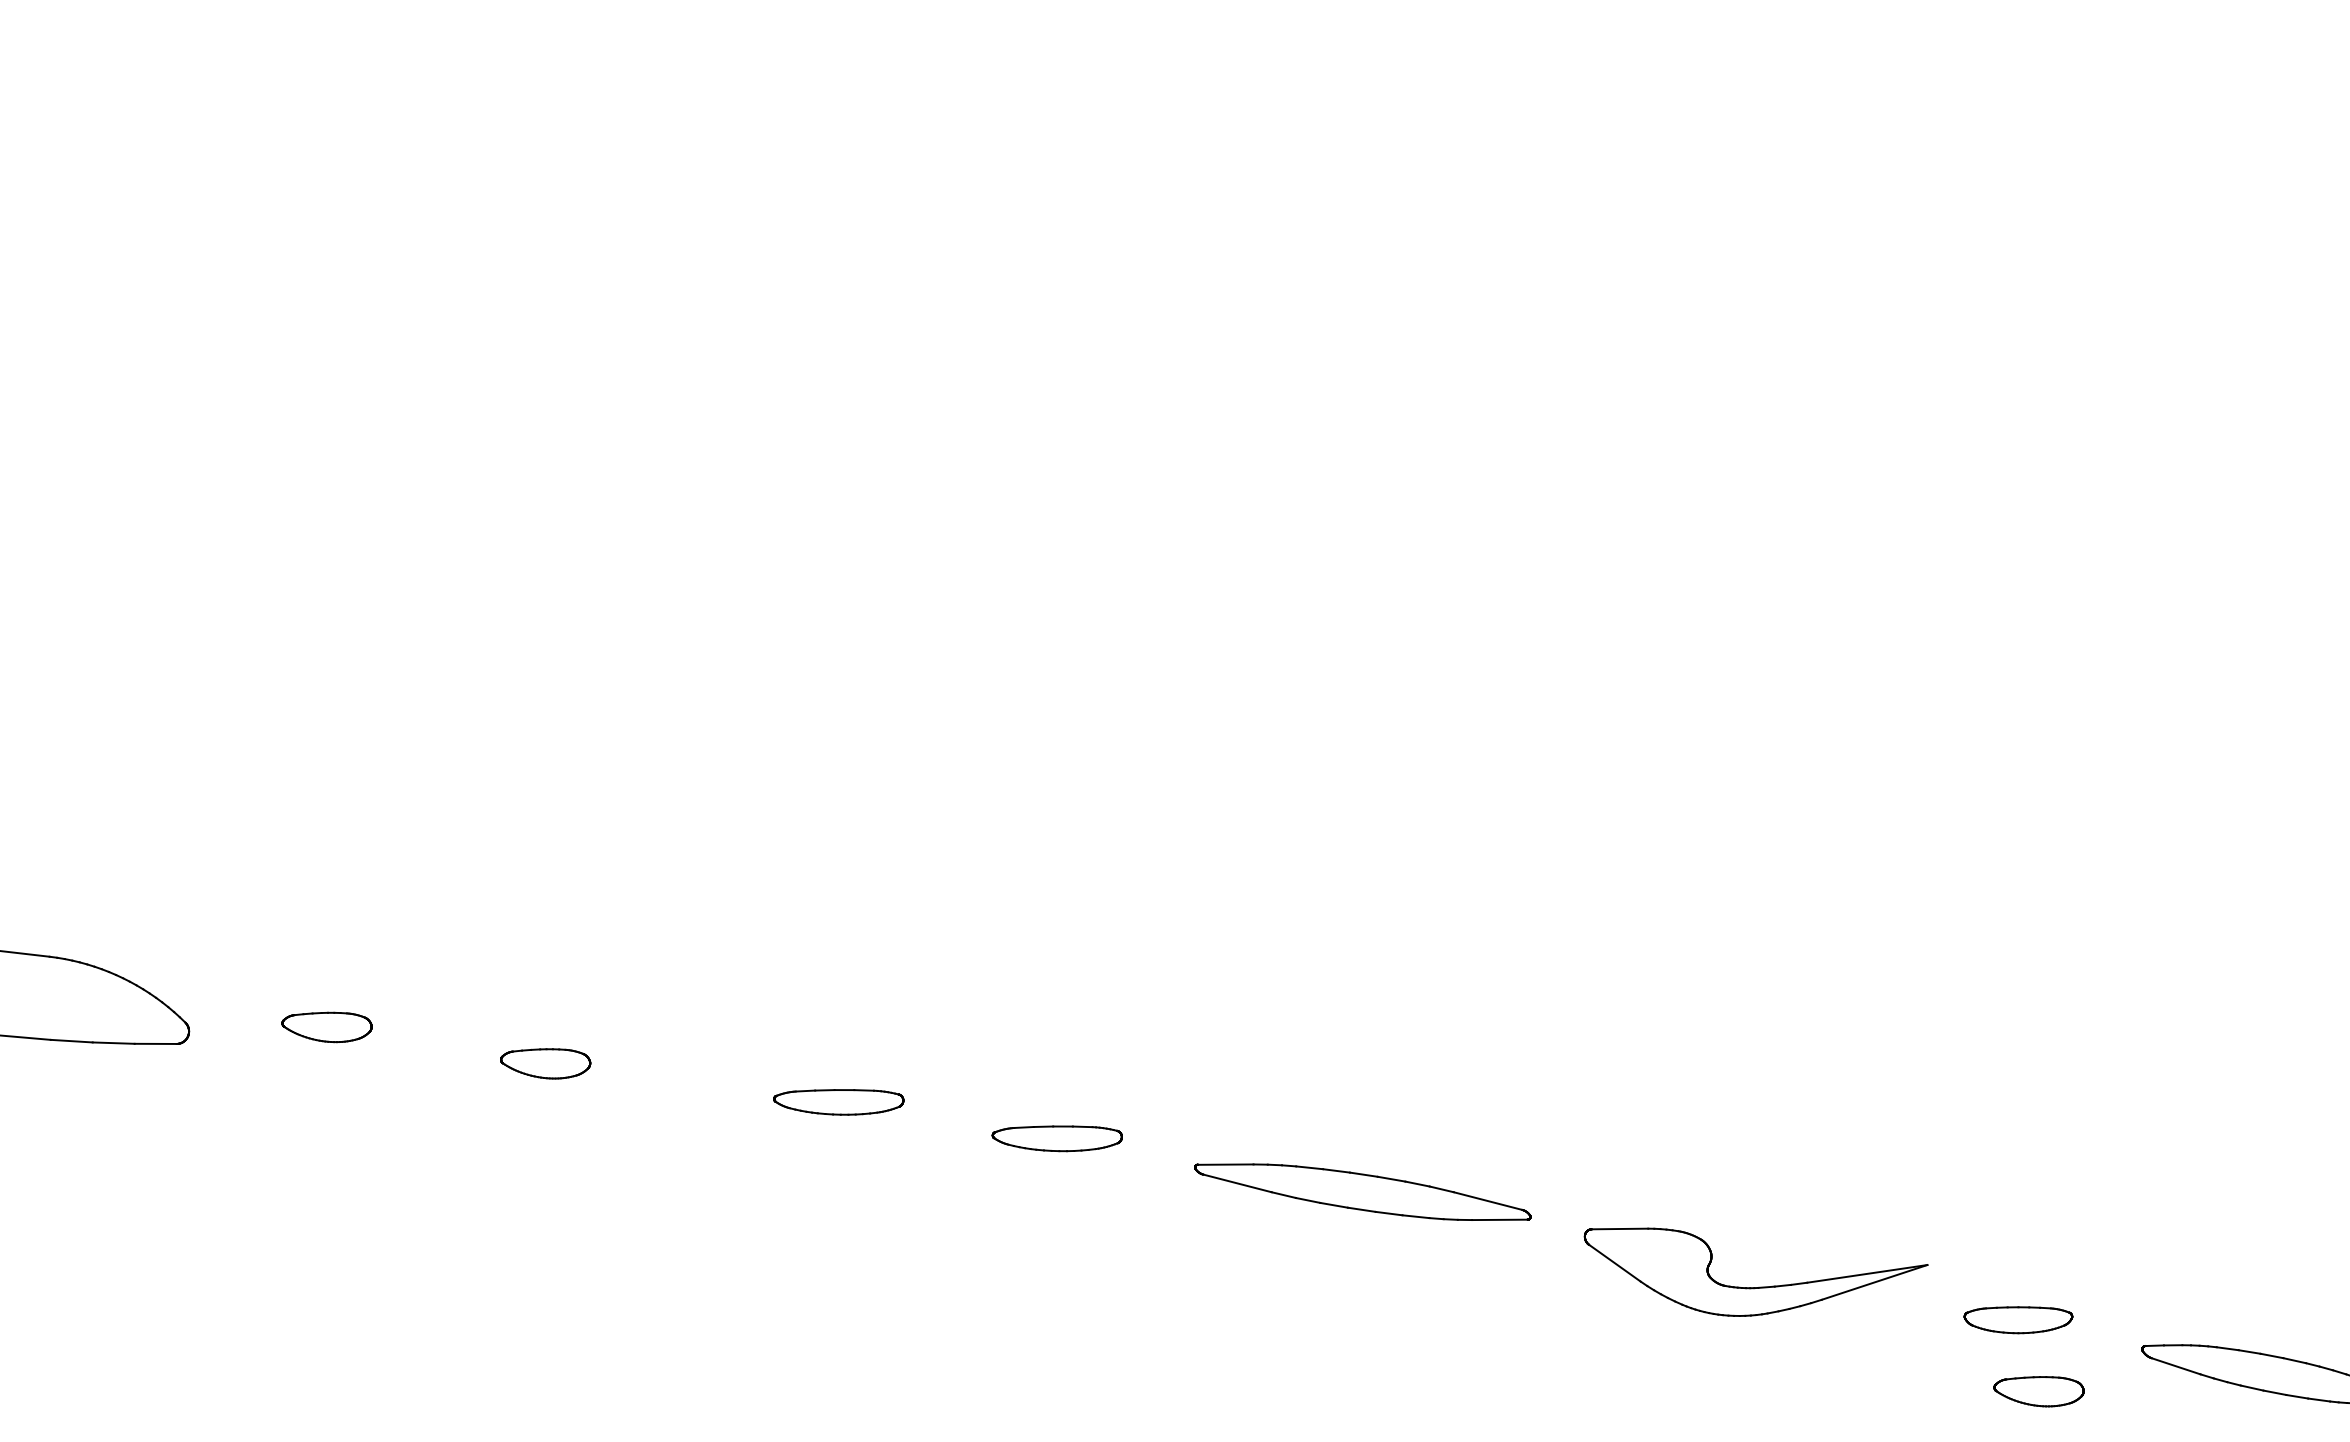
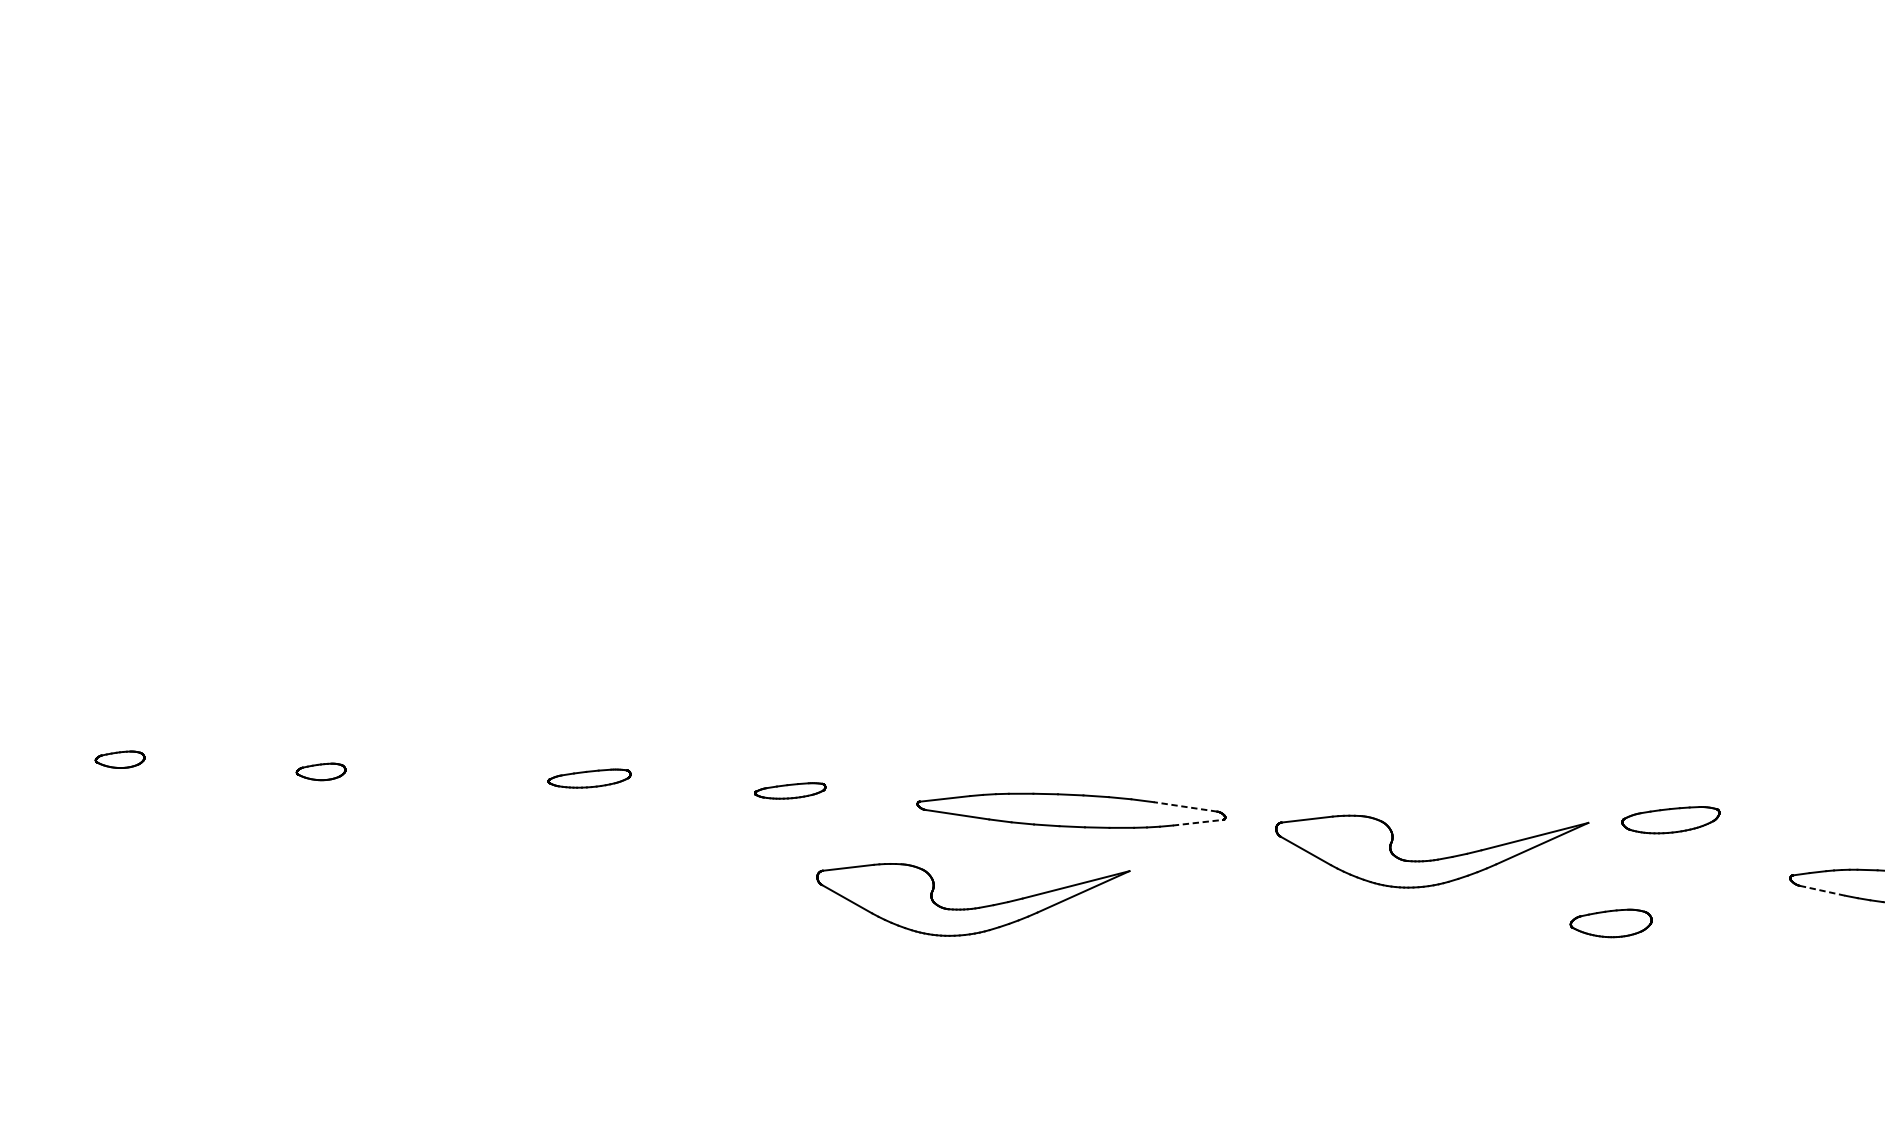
part: (326, 1027) -> (119, 760), size x0.6
part: (545, 1063) -> (321, 772), size x0.6
part: (838, 1102) -> (589, 779), size x0.7
part: (1056, 1138) -> (789, 791), size x0.6
line: (1487, 1200) -> (1184, 806), solid -> dashed
line: (1499, 1219) -> (1197, 822), solid -> dashed
part: (1251, 1286) -> (979, 906), added
part: (2018, 1320) -> (1671, 821), moved
line: (2176, 1366) -> (1822, 890), solid -> dashed
part: (2038, 1391) -> (1610, 924), moved

